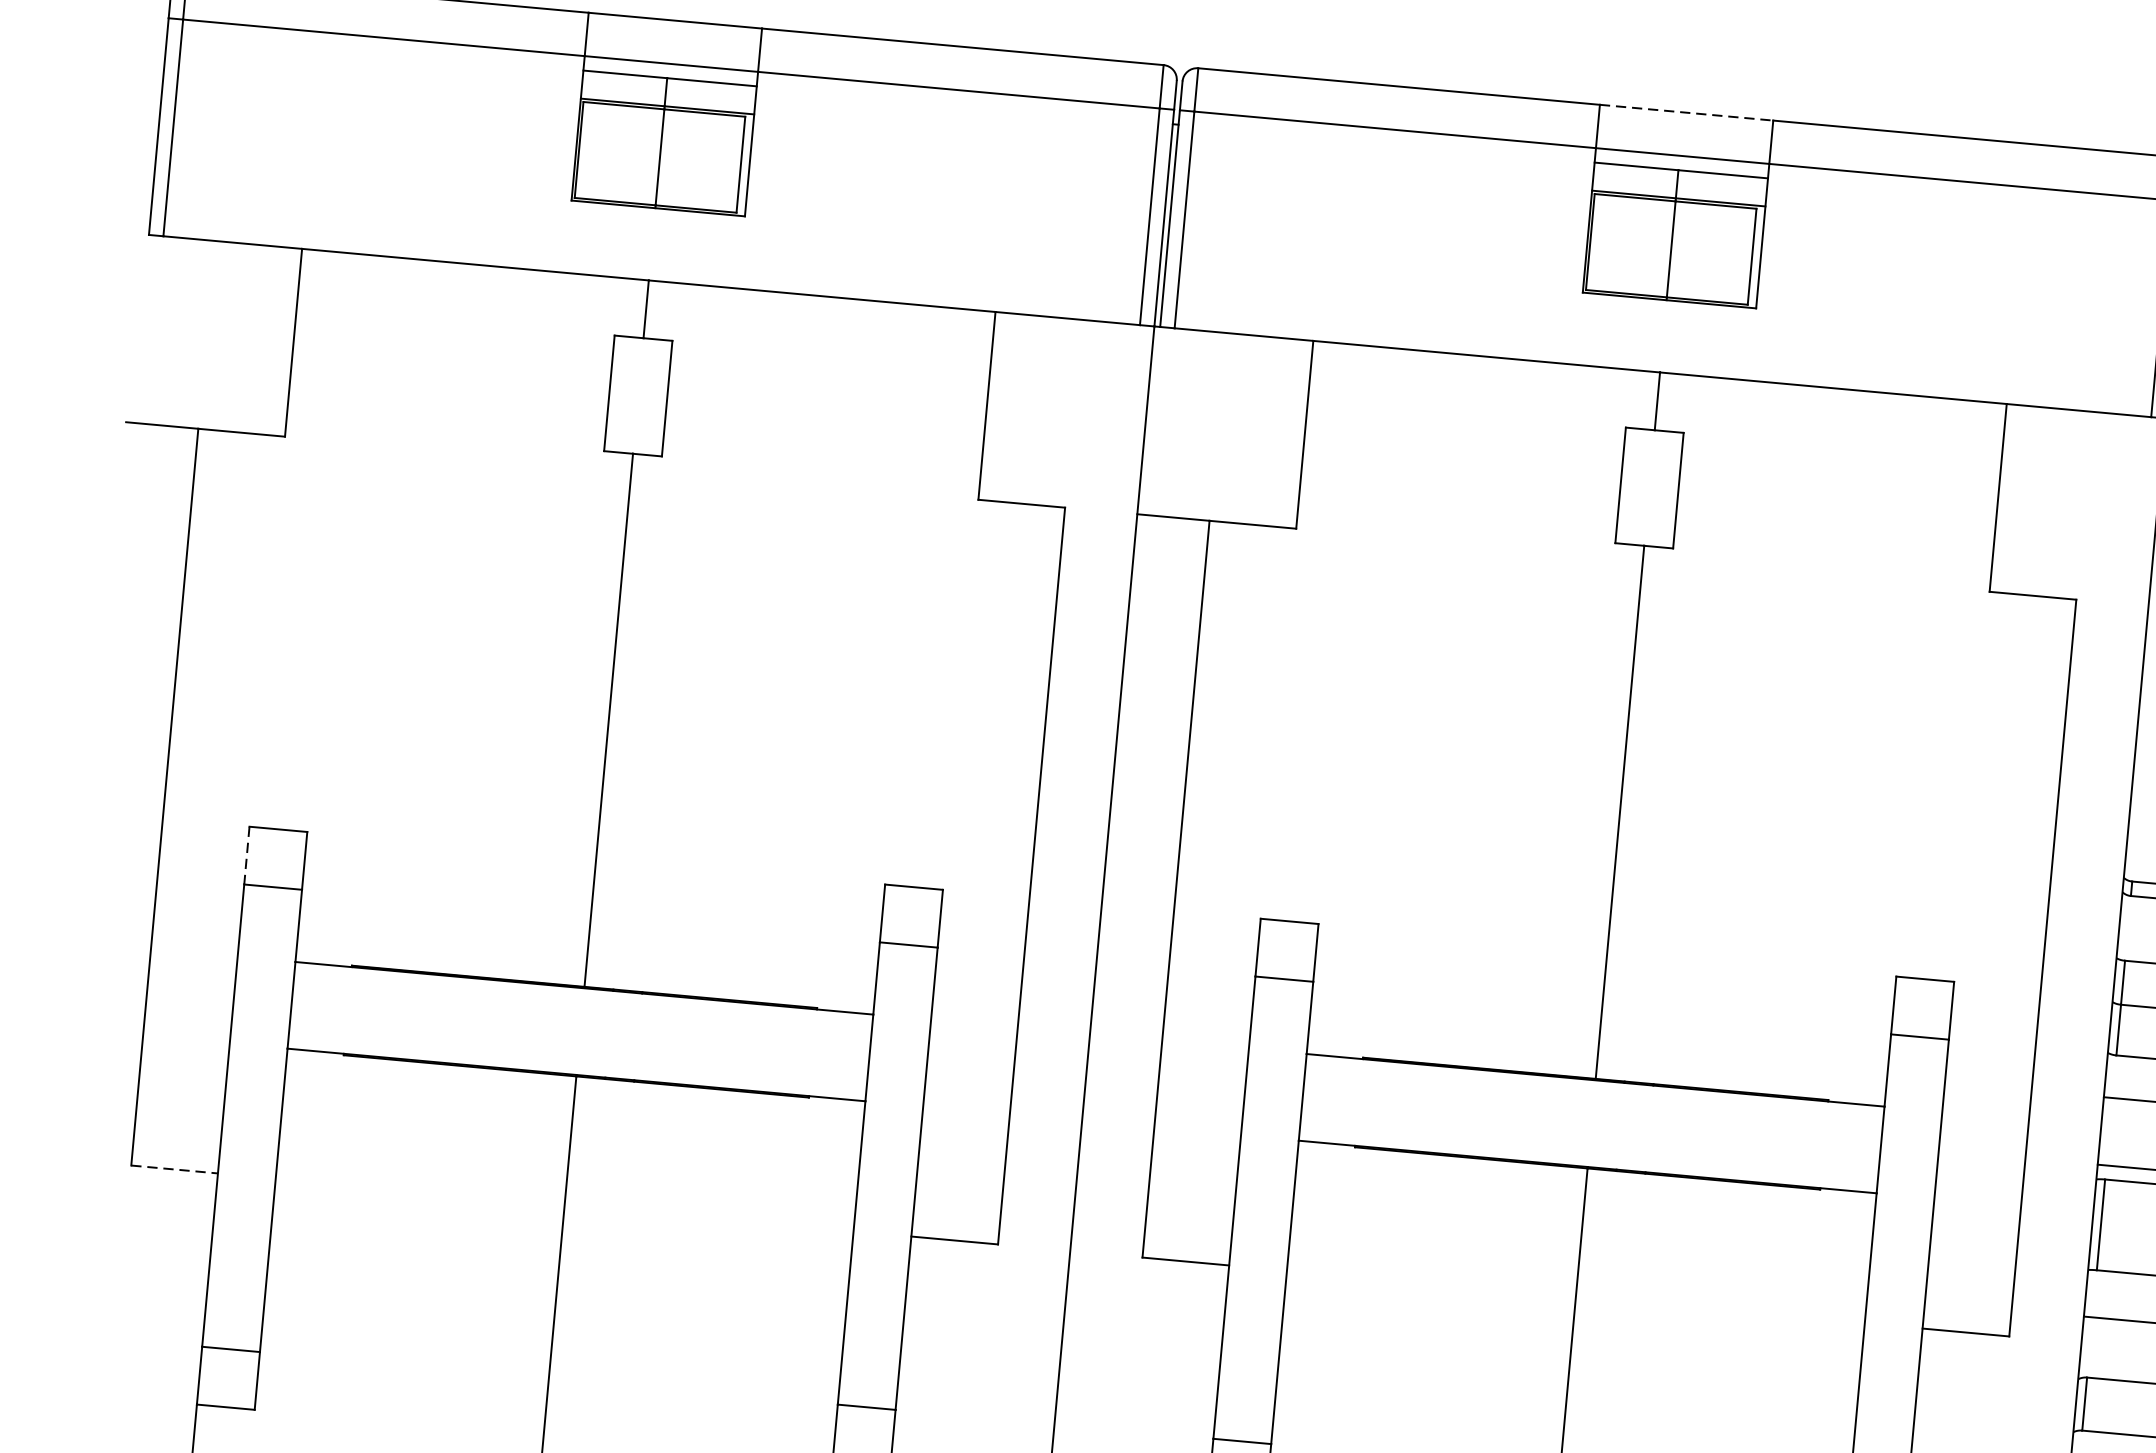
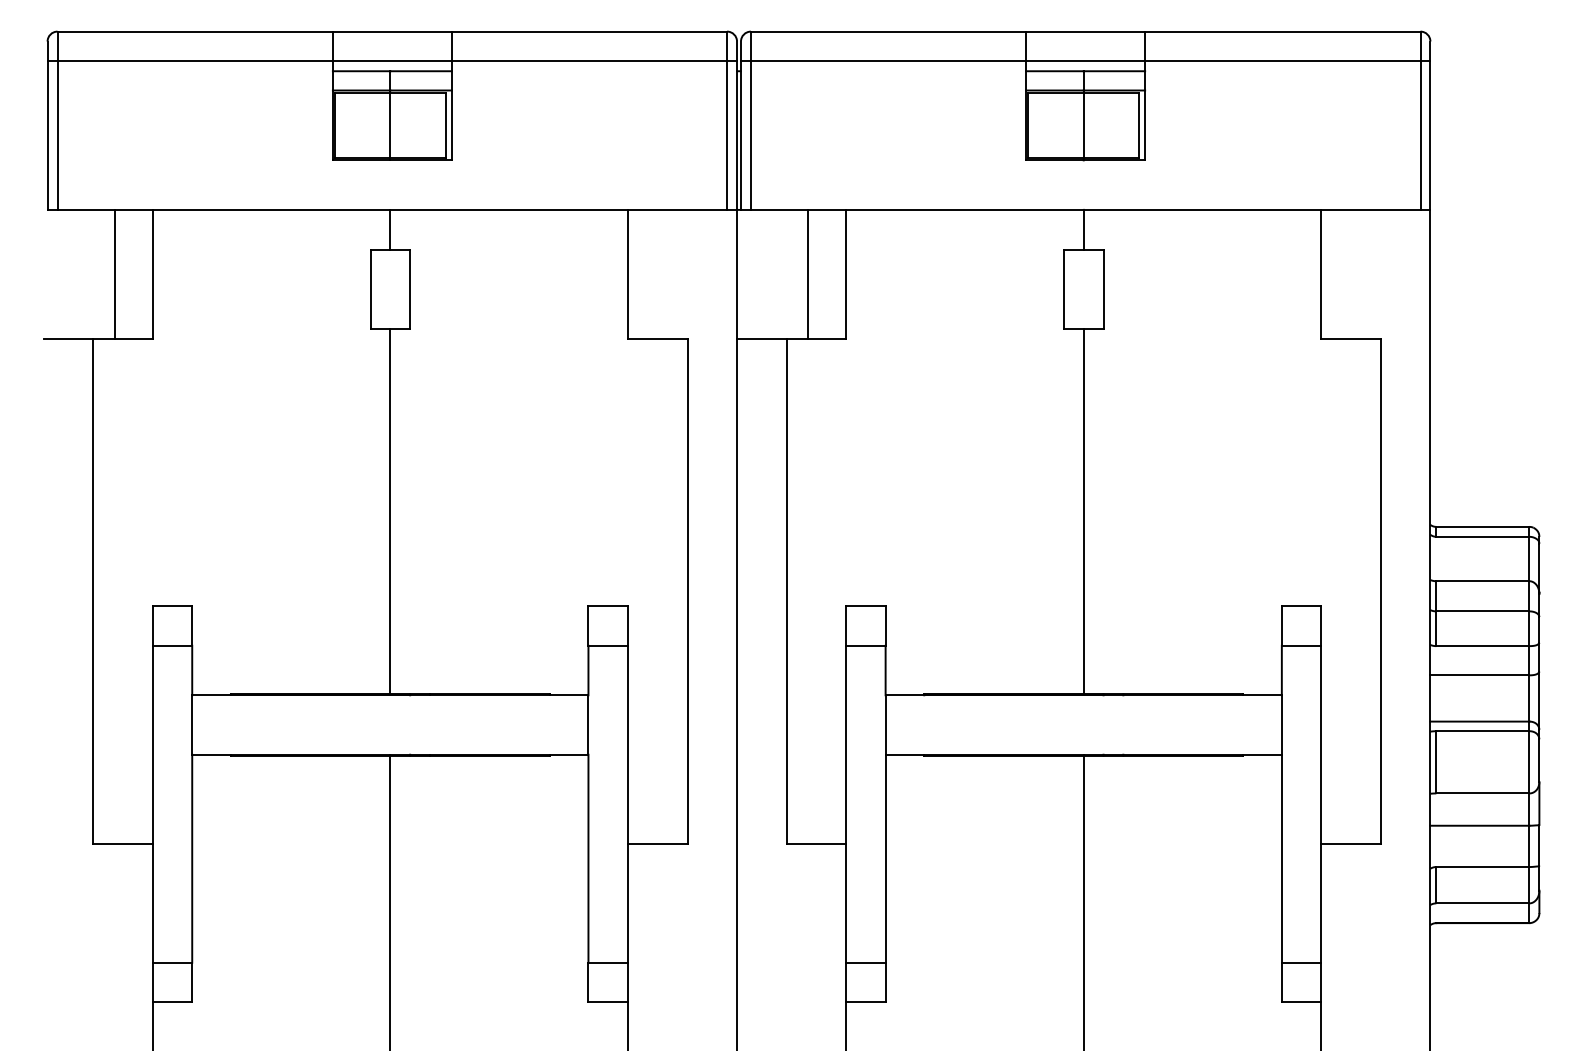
line: (1687, 112) -> (1086, 31), dashed -> solid
line: (238, 336) -> (114, 273), added
line: (1250, 428) -> (808, 273), added
line: (246, 854) -> (152, 625), dashed -> solid
line: (174, 1168) -> (122, 843), dashed -> solid

